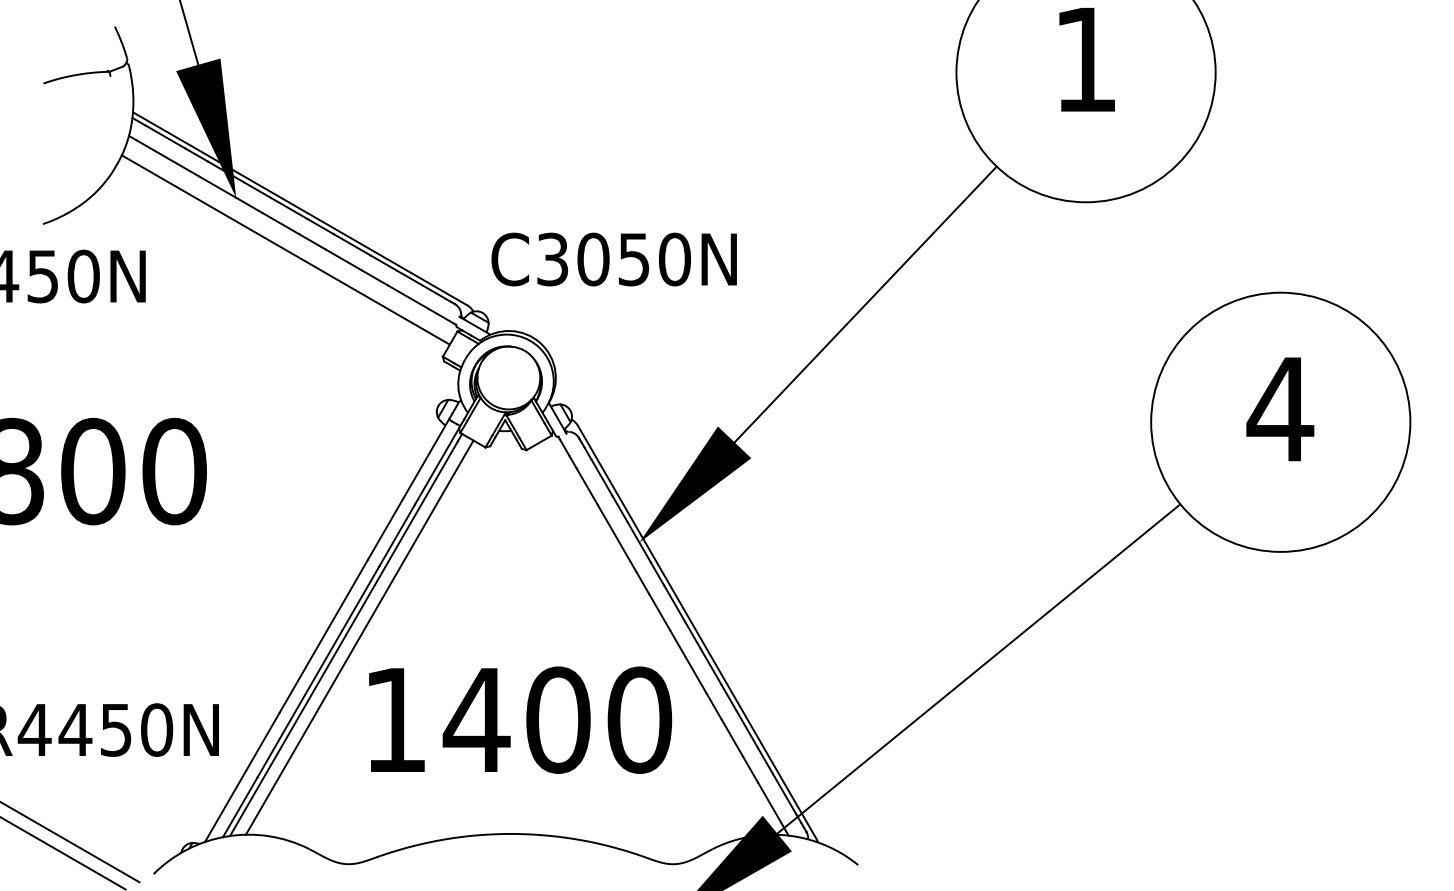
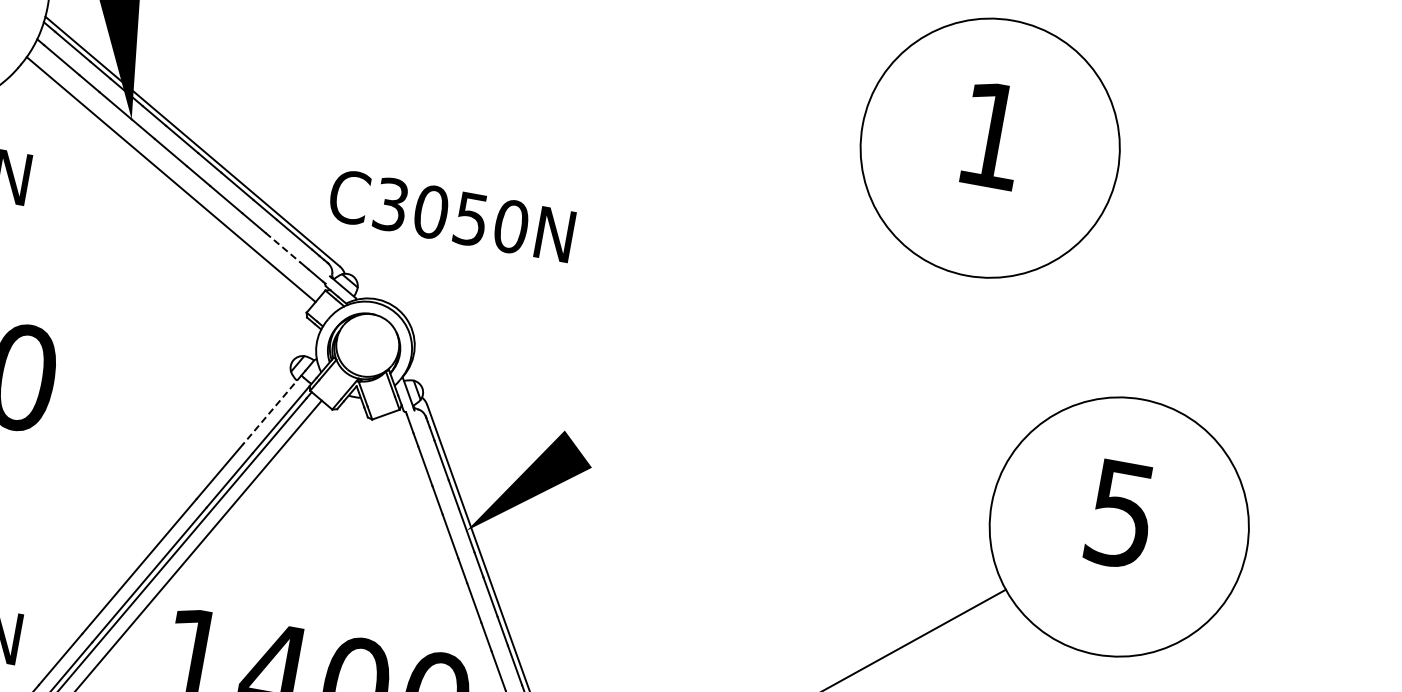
text: (613, 259) -> (450, 215), moved
line: (408, 297) -> (283, 248), solid -> dashed
line: (865, 304) -> (731, 336), removed
text: (1280, 410) -> (1121, 515), 4 -> 5
line: (426, 458) -> (272, 409), solid -> dashed

